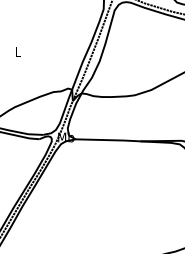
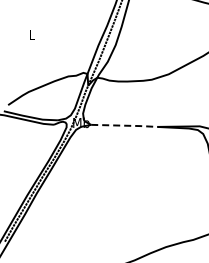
line: (109, 139) -> (125, 125), solid -> dashed

